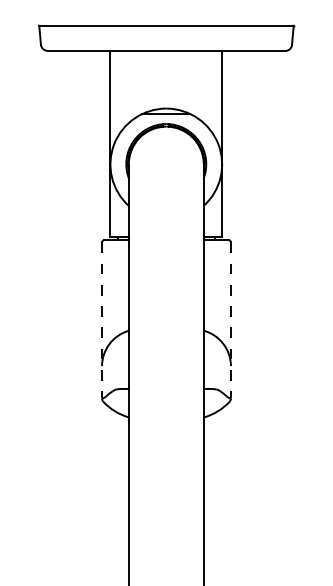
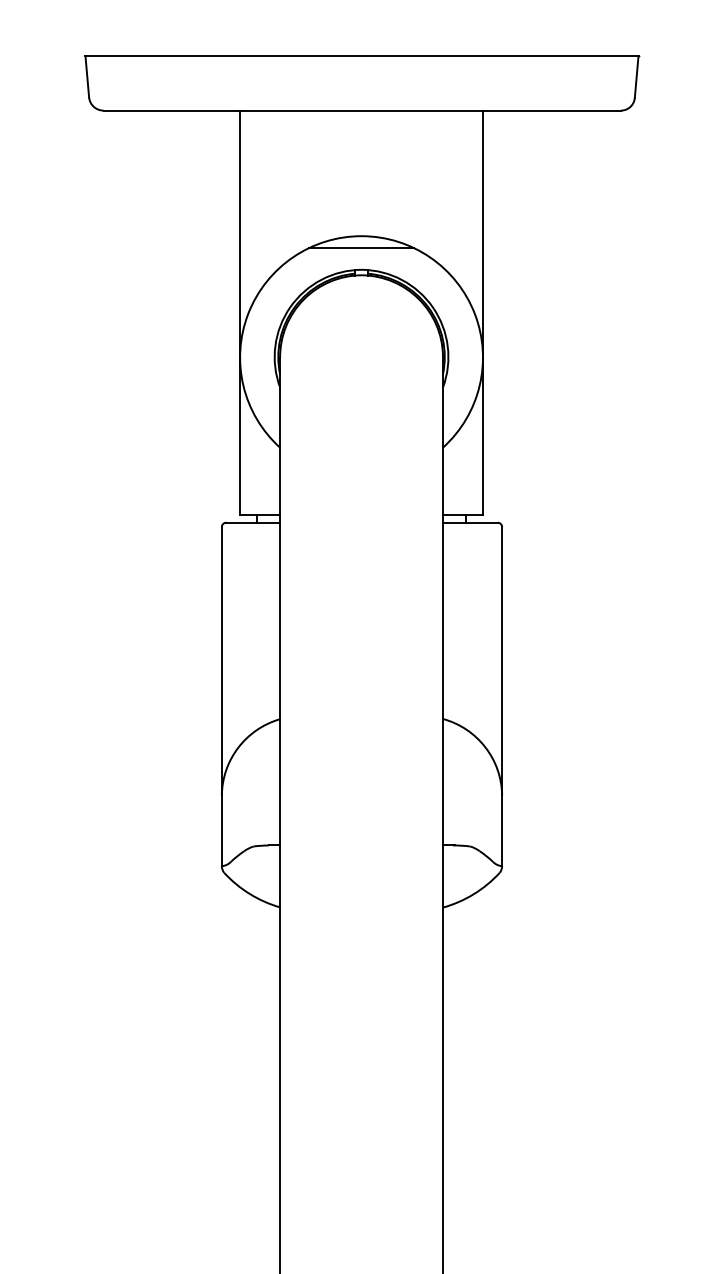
line: (102, 320) -> (222, 696), dashed -> solid
line: (230, 320) -> (501, 696), dashed -> solid

